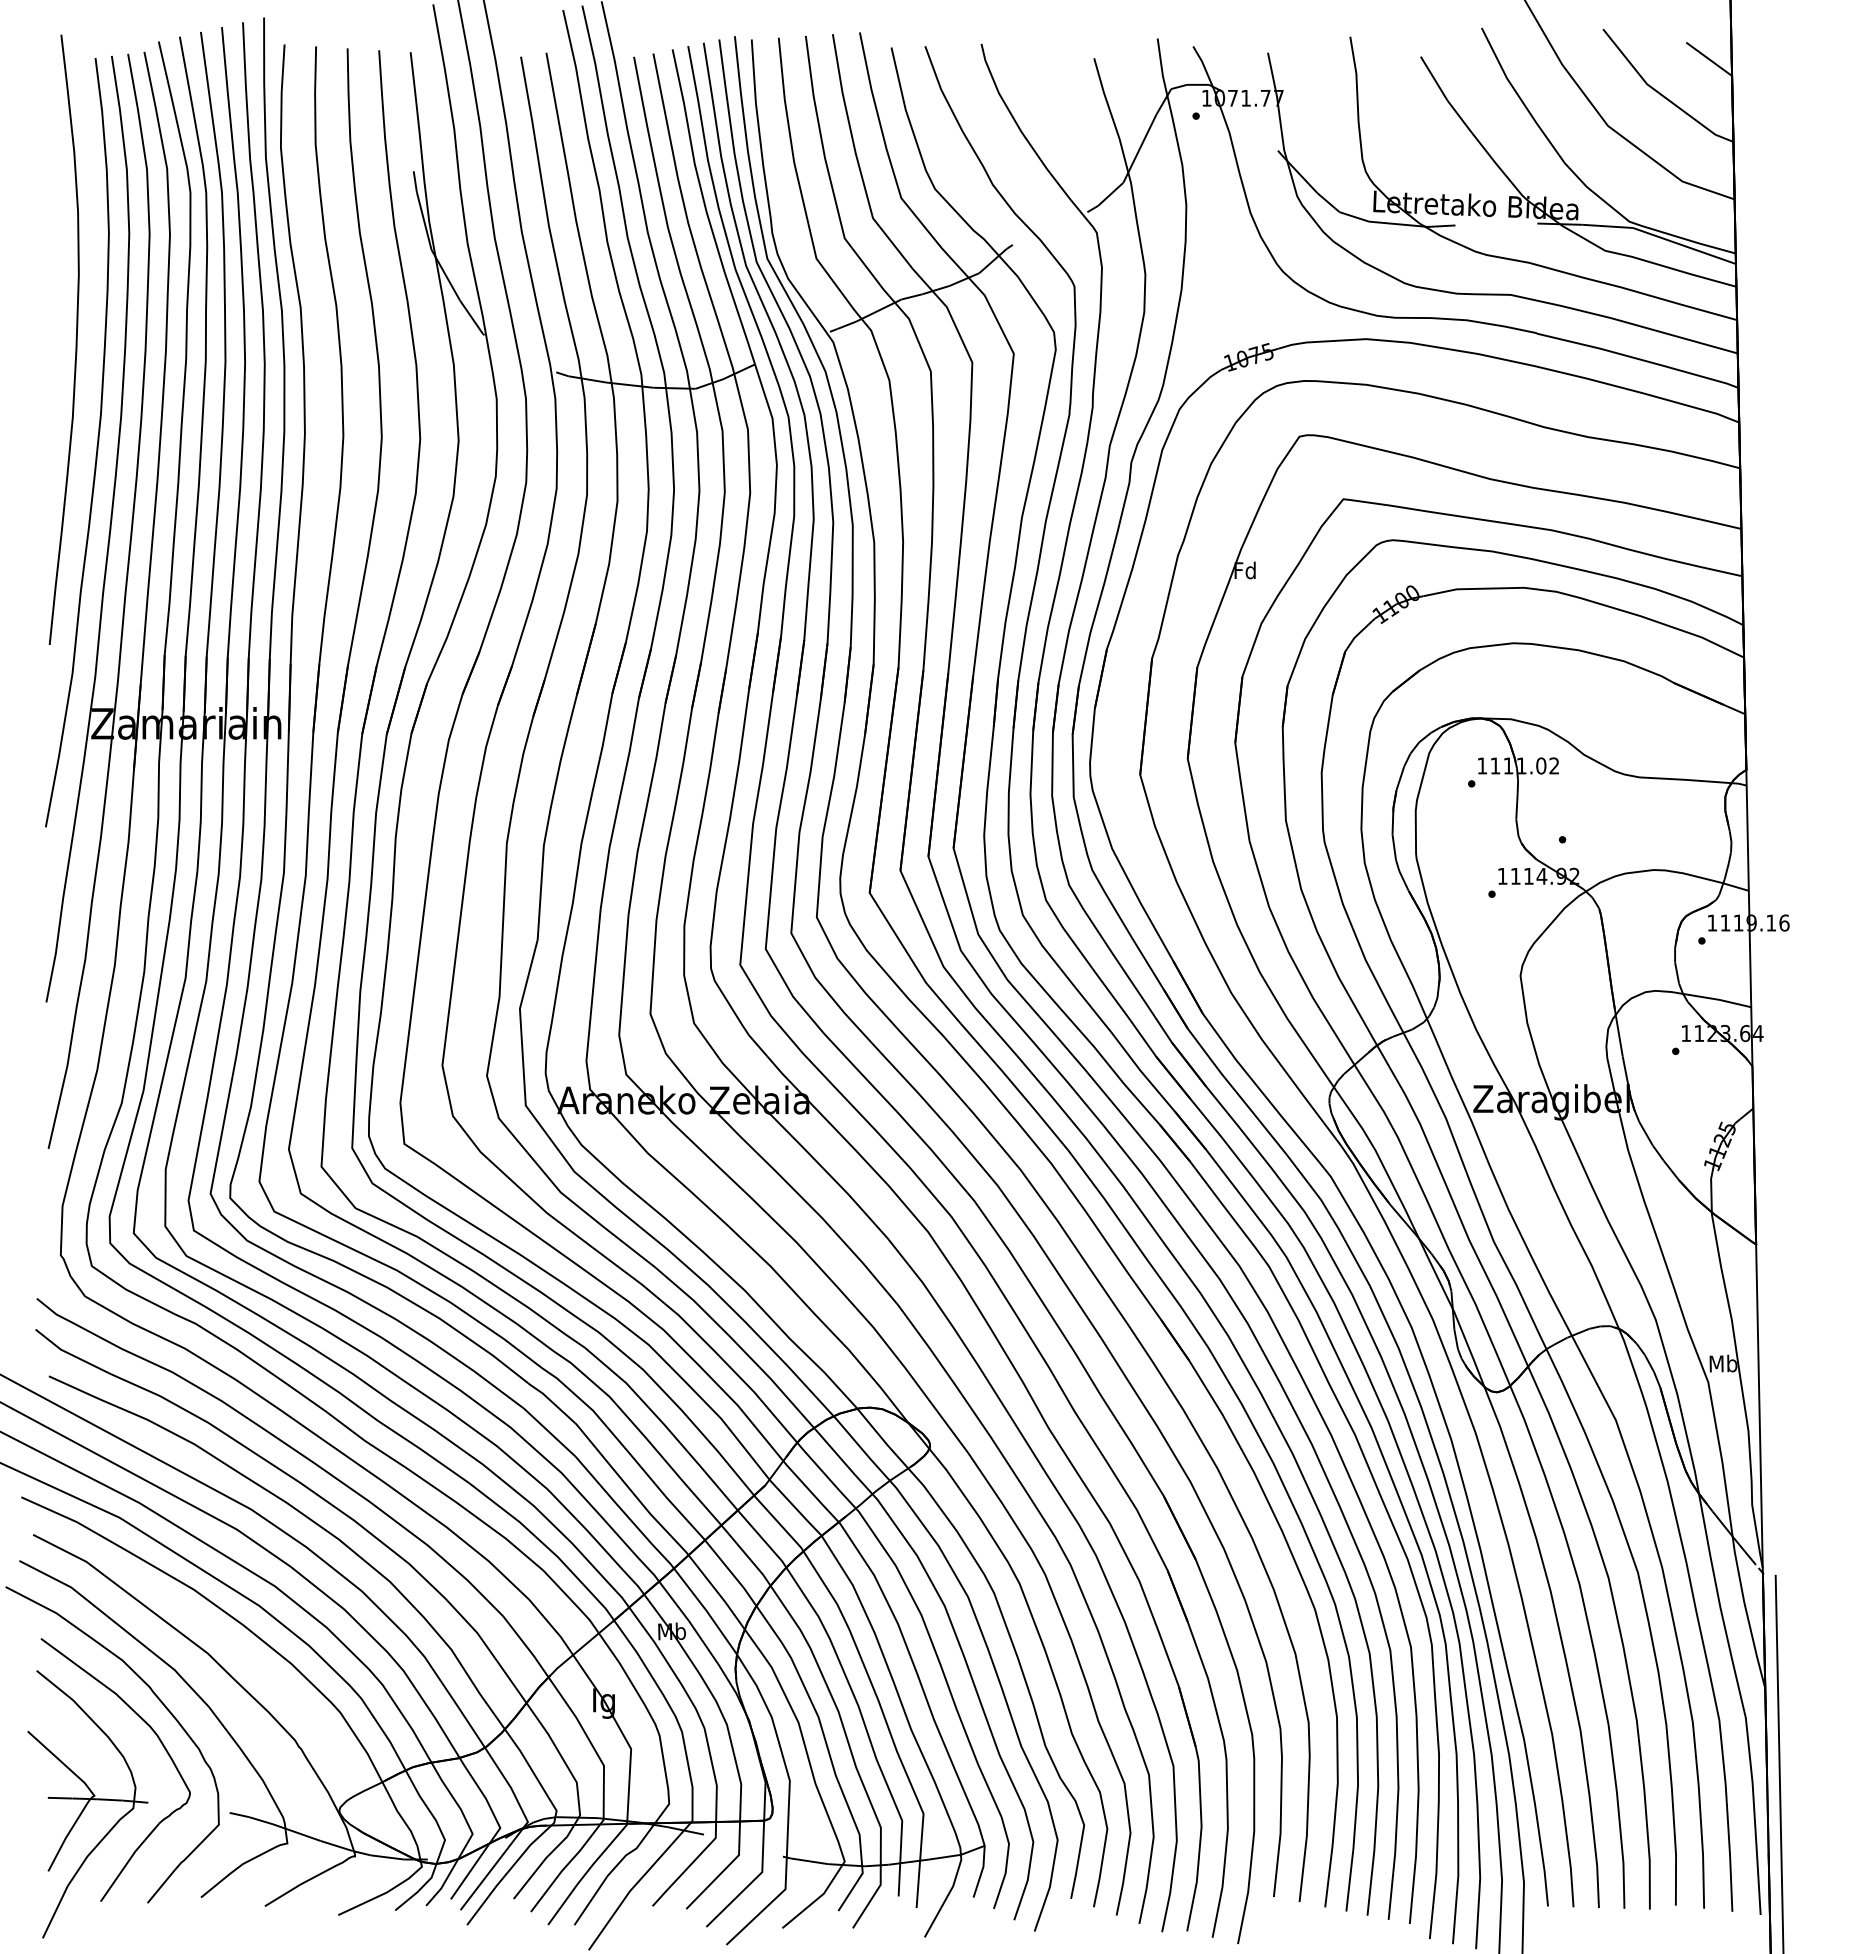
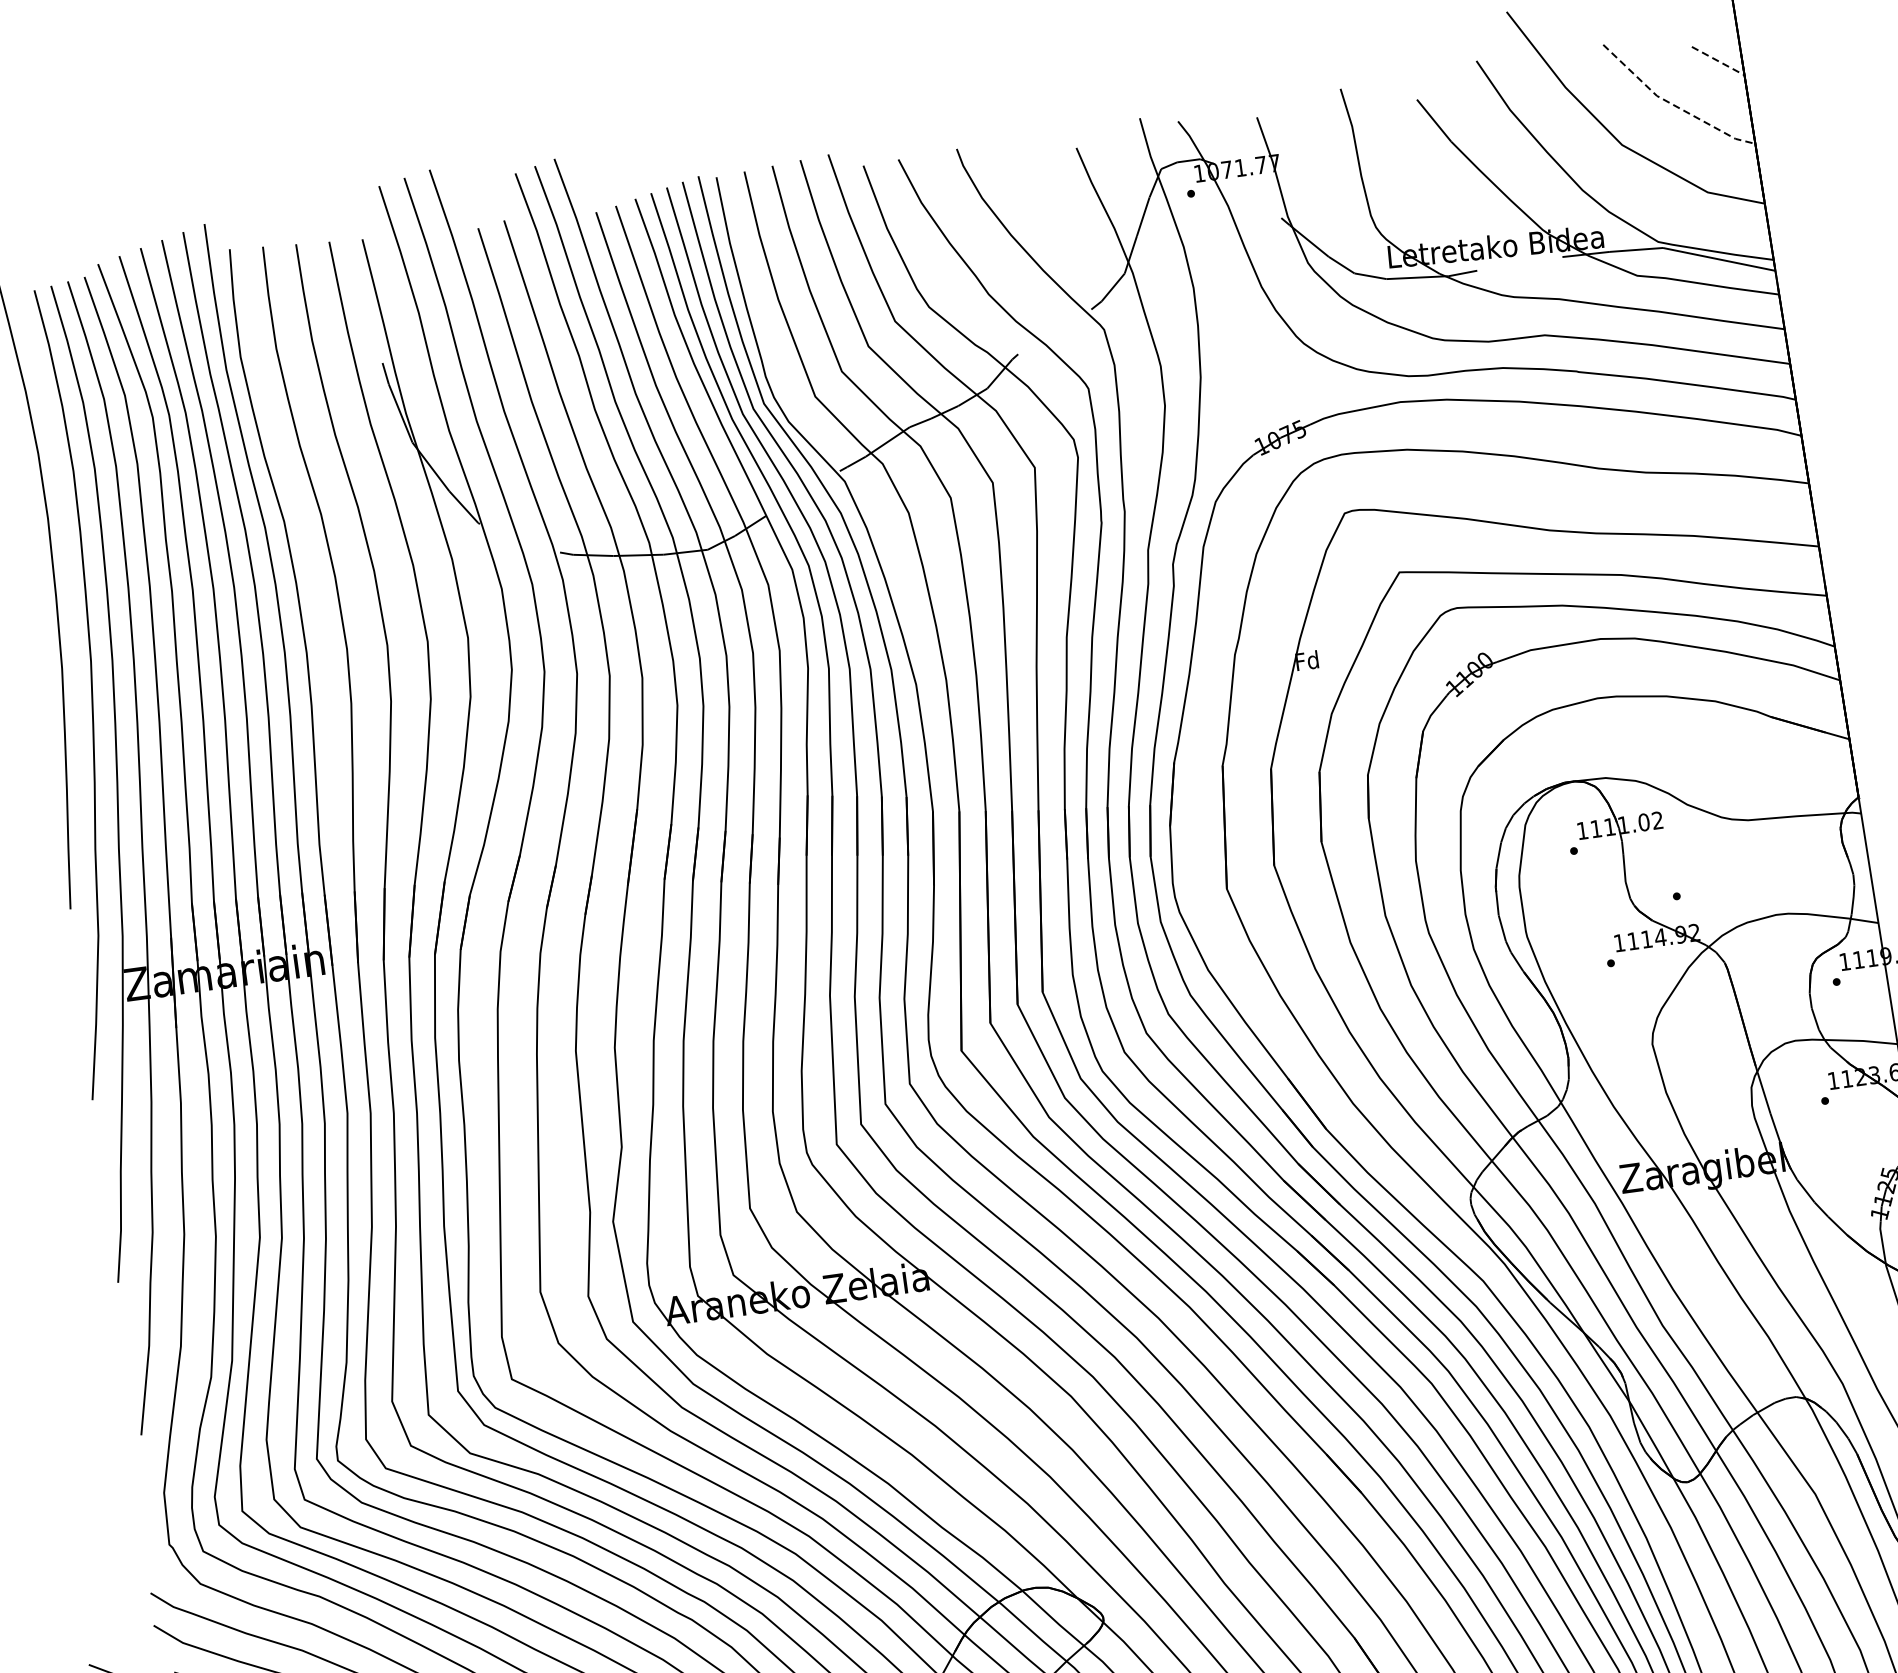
line: (1709, 59) -> (1718, 61), solid -> dashed
line: (1660, 94) -> (1672, 104), solid -> dashed

